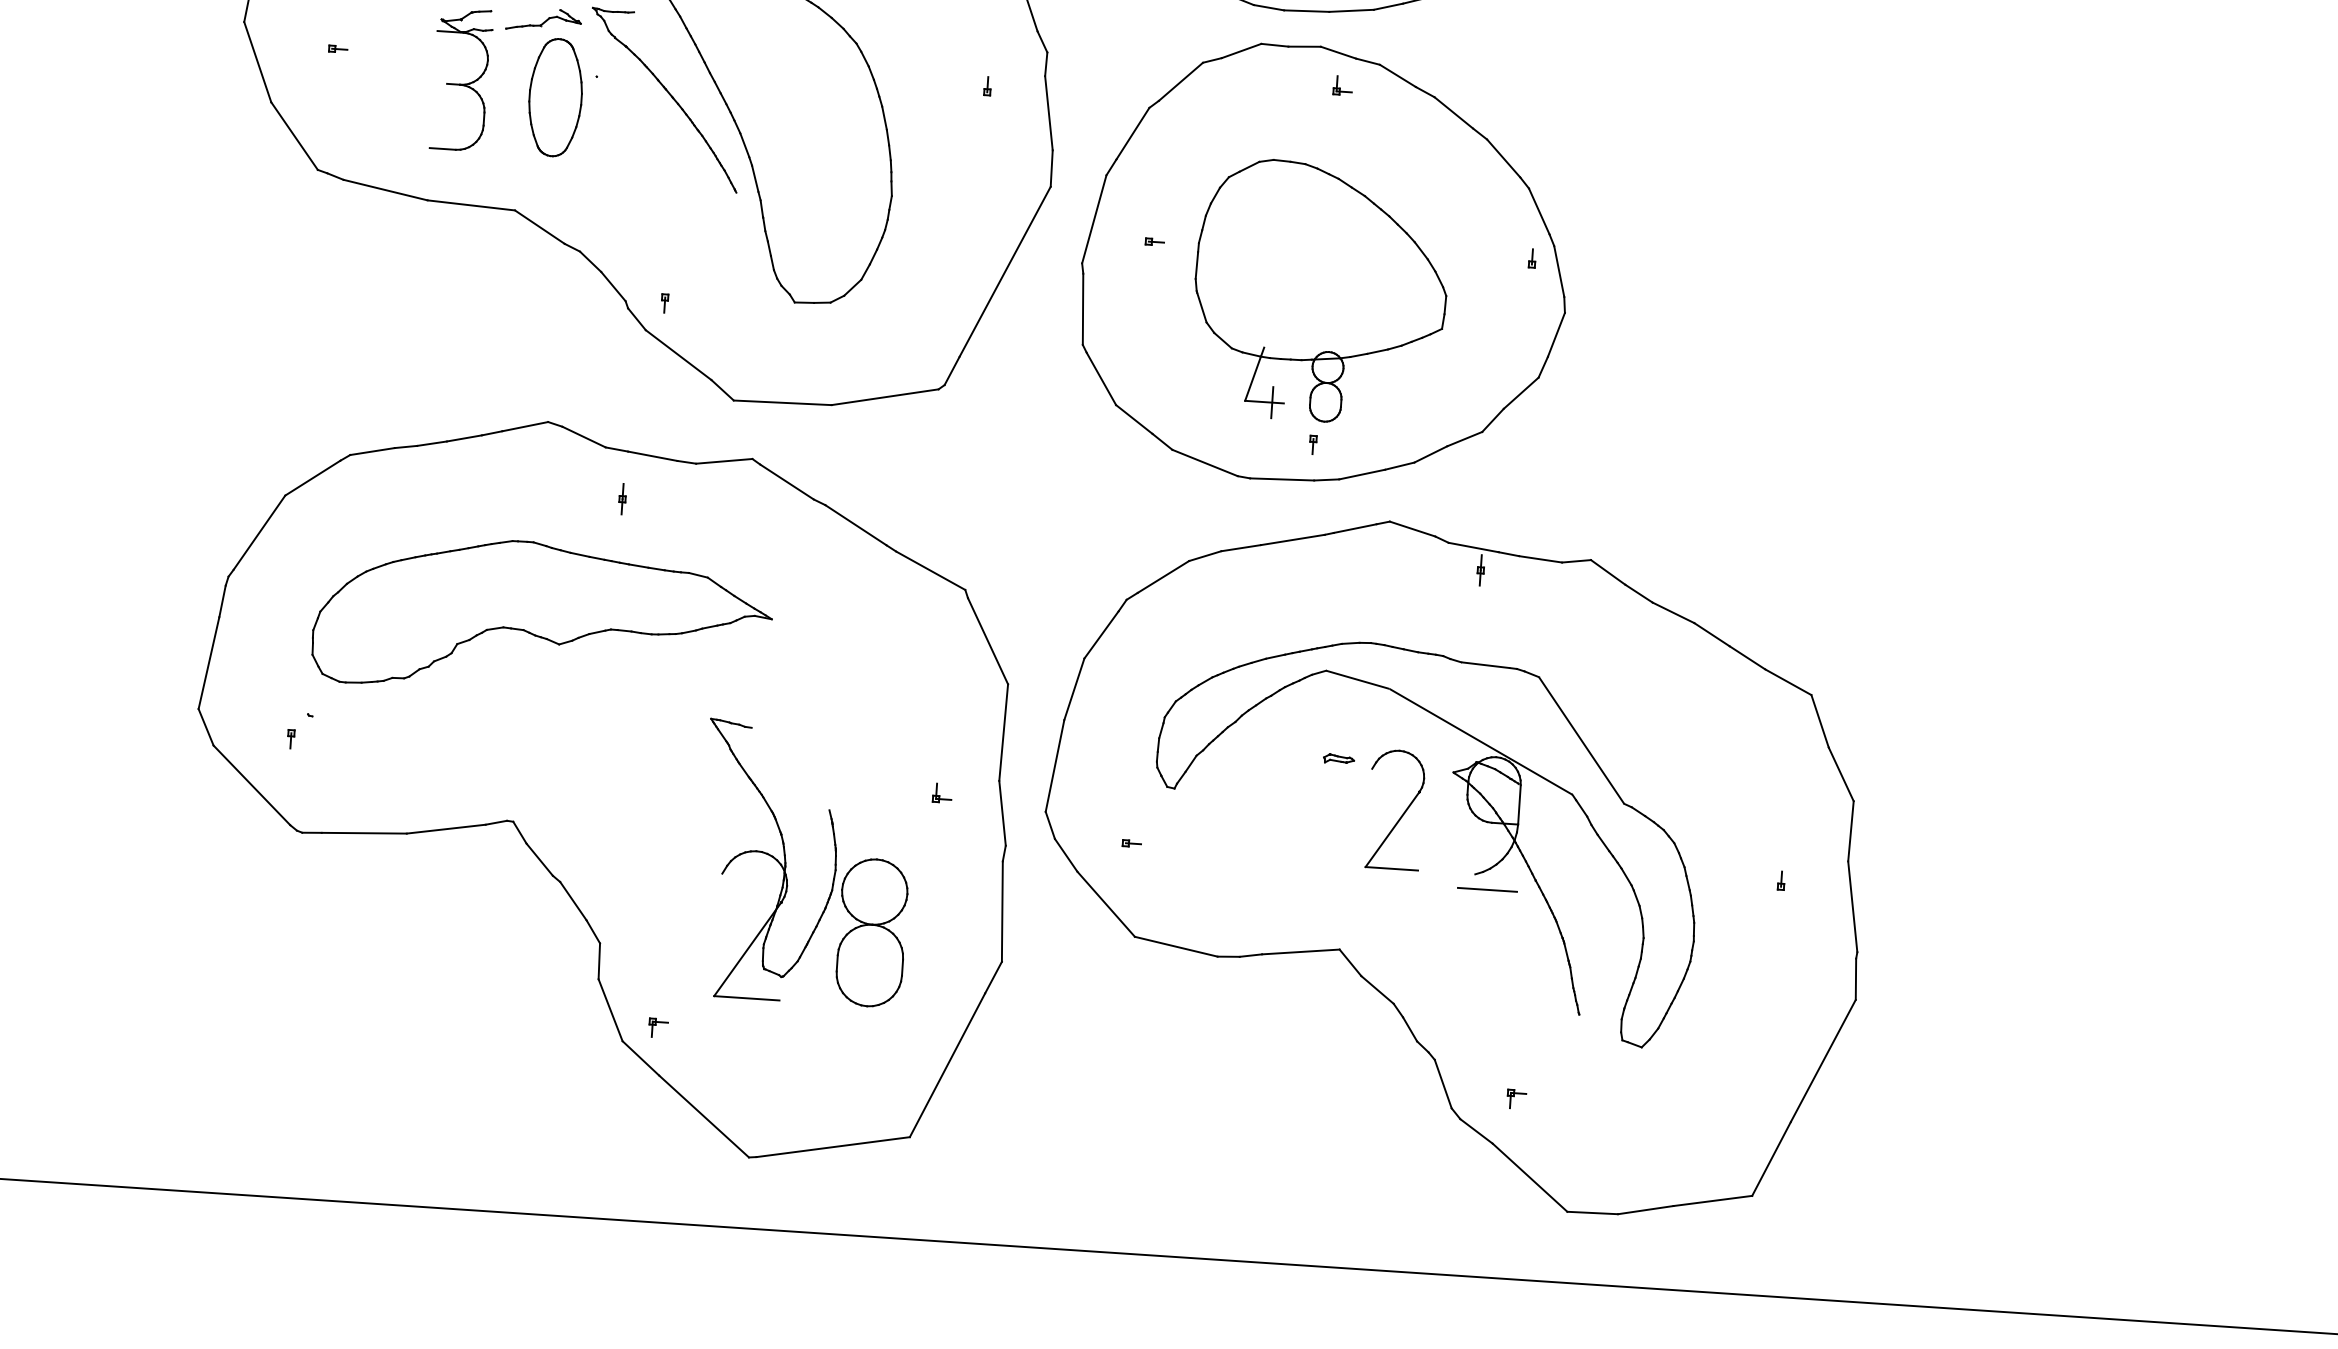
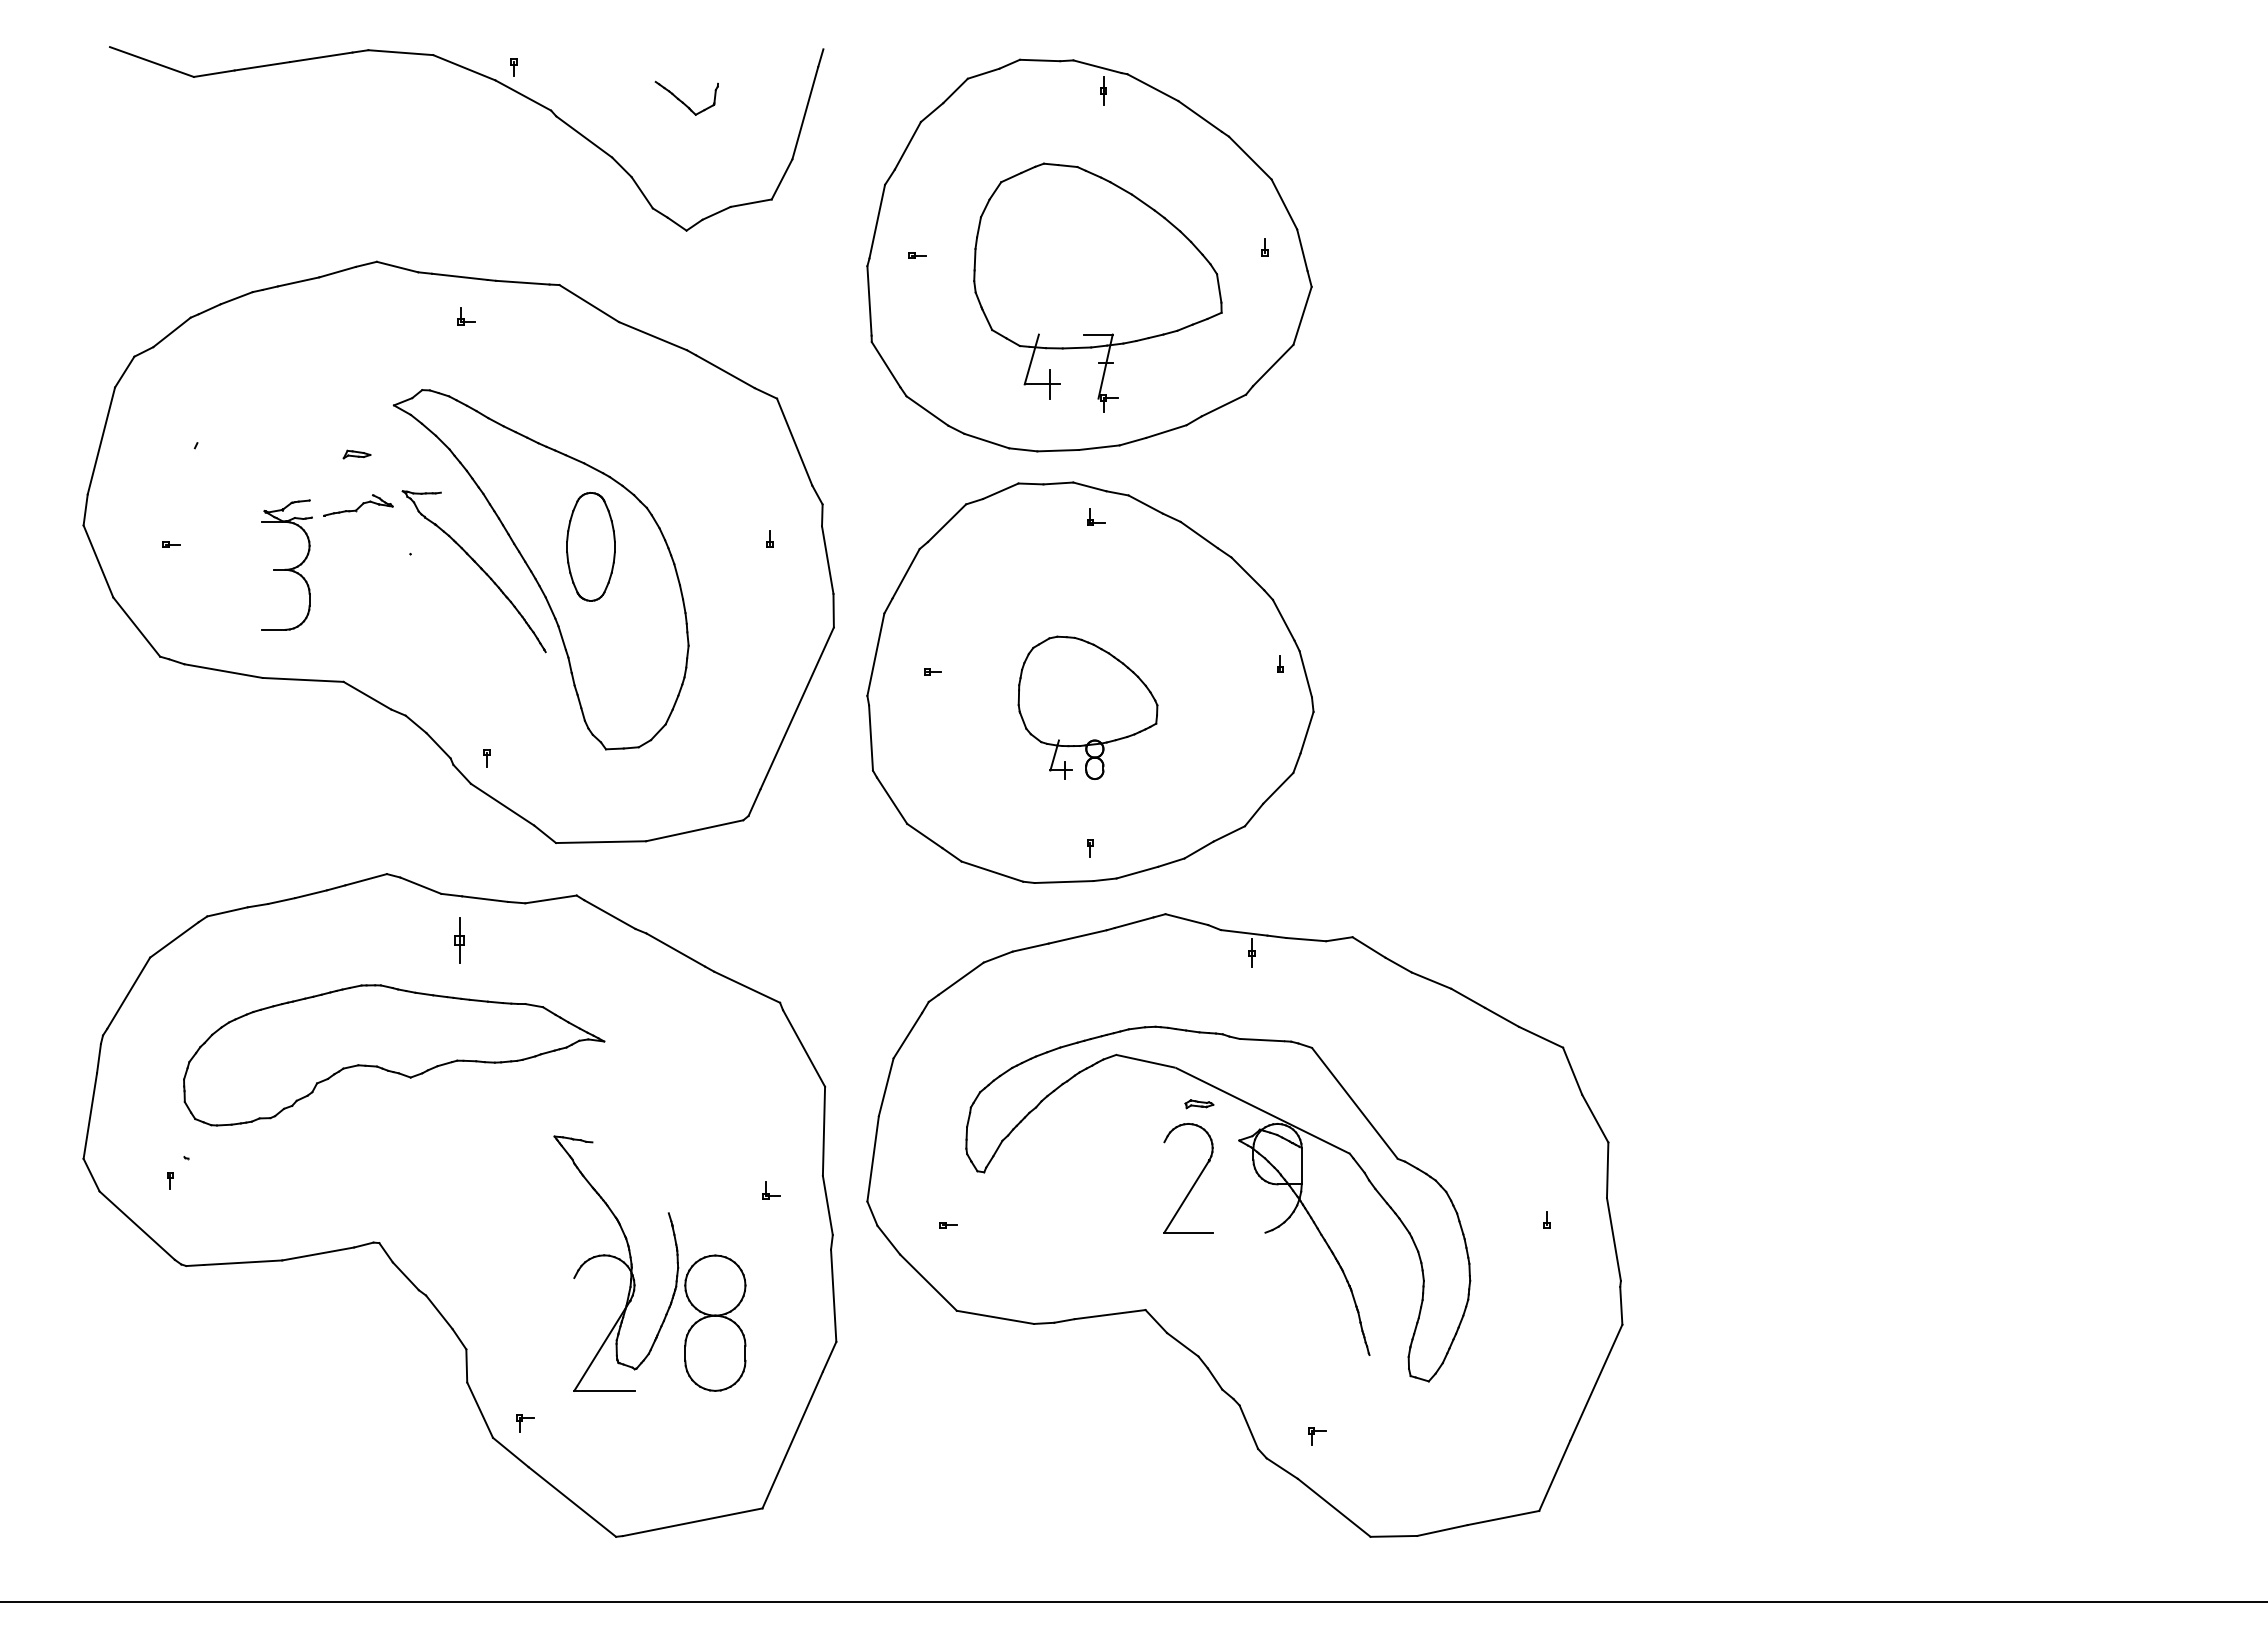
part: (555, 97) -> (590, 546), moved
part: (1320, 291) -> (1087, 707), size x0.6
part: (622, 498) -> (459, 939), size x1.6
part: (1339, 759) -> (1199, 1104), moved
line: (1487, 889) -> (1277, 1245), removed

